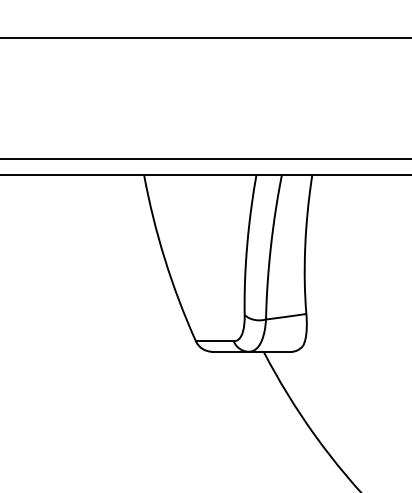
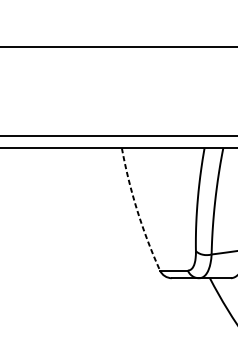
arc: (165, 259) -> (137, 210), solid -> dashed

